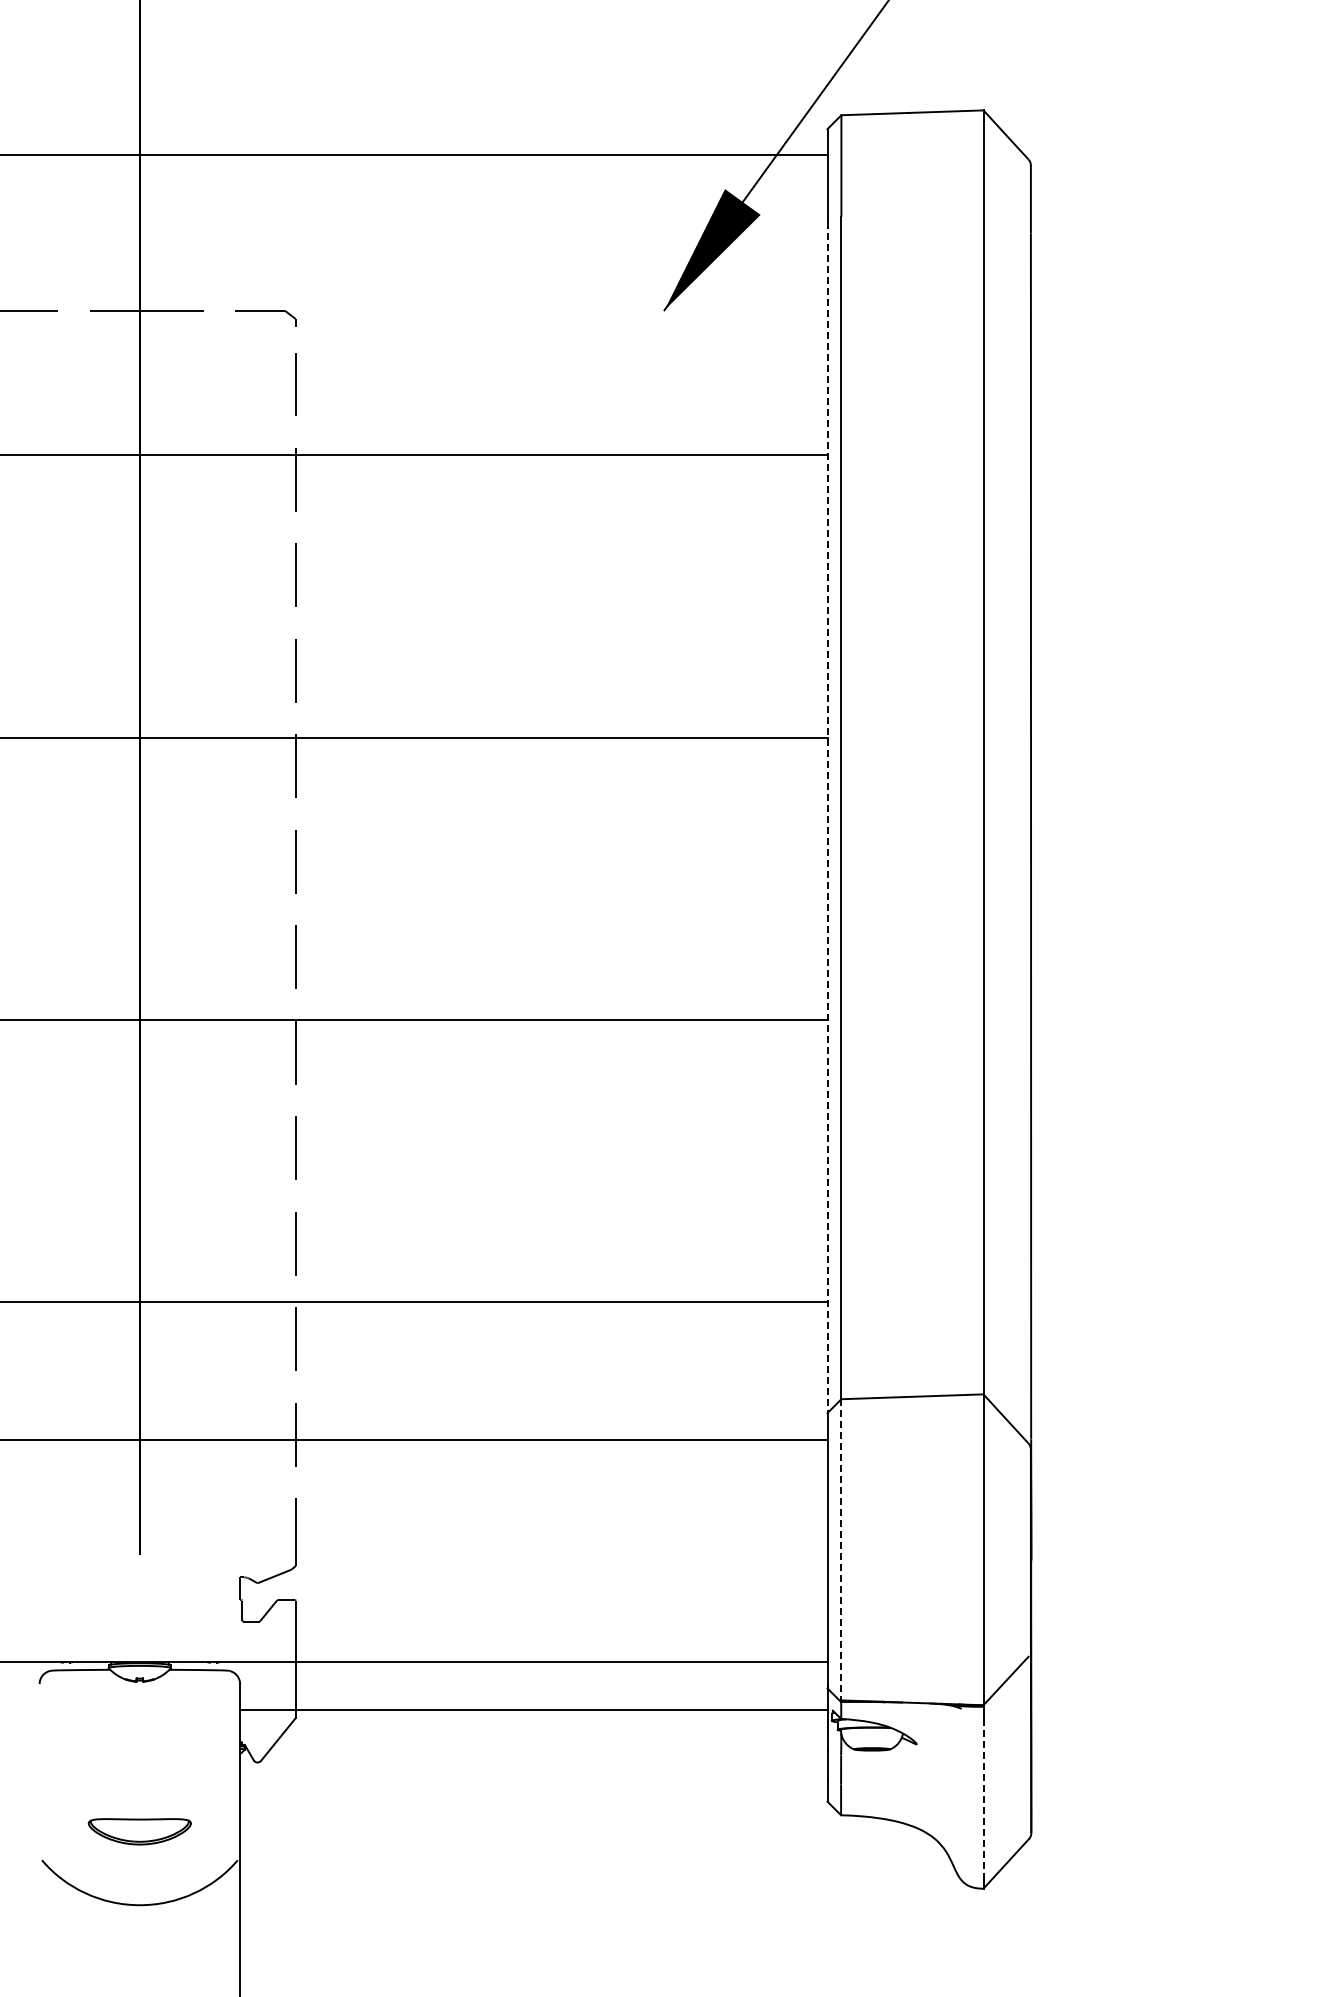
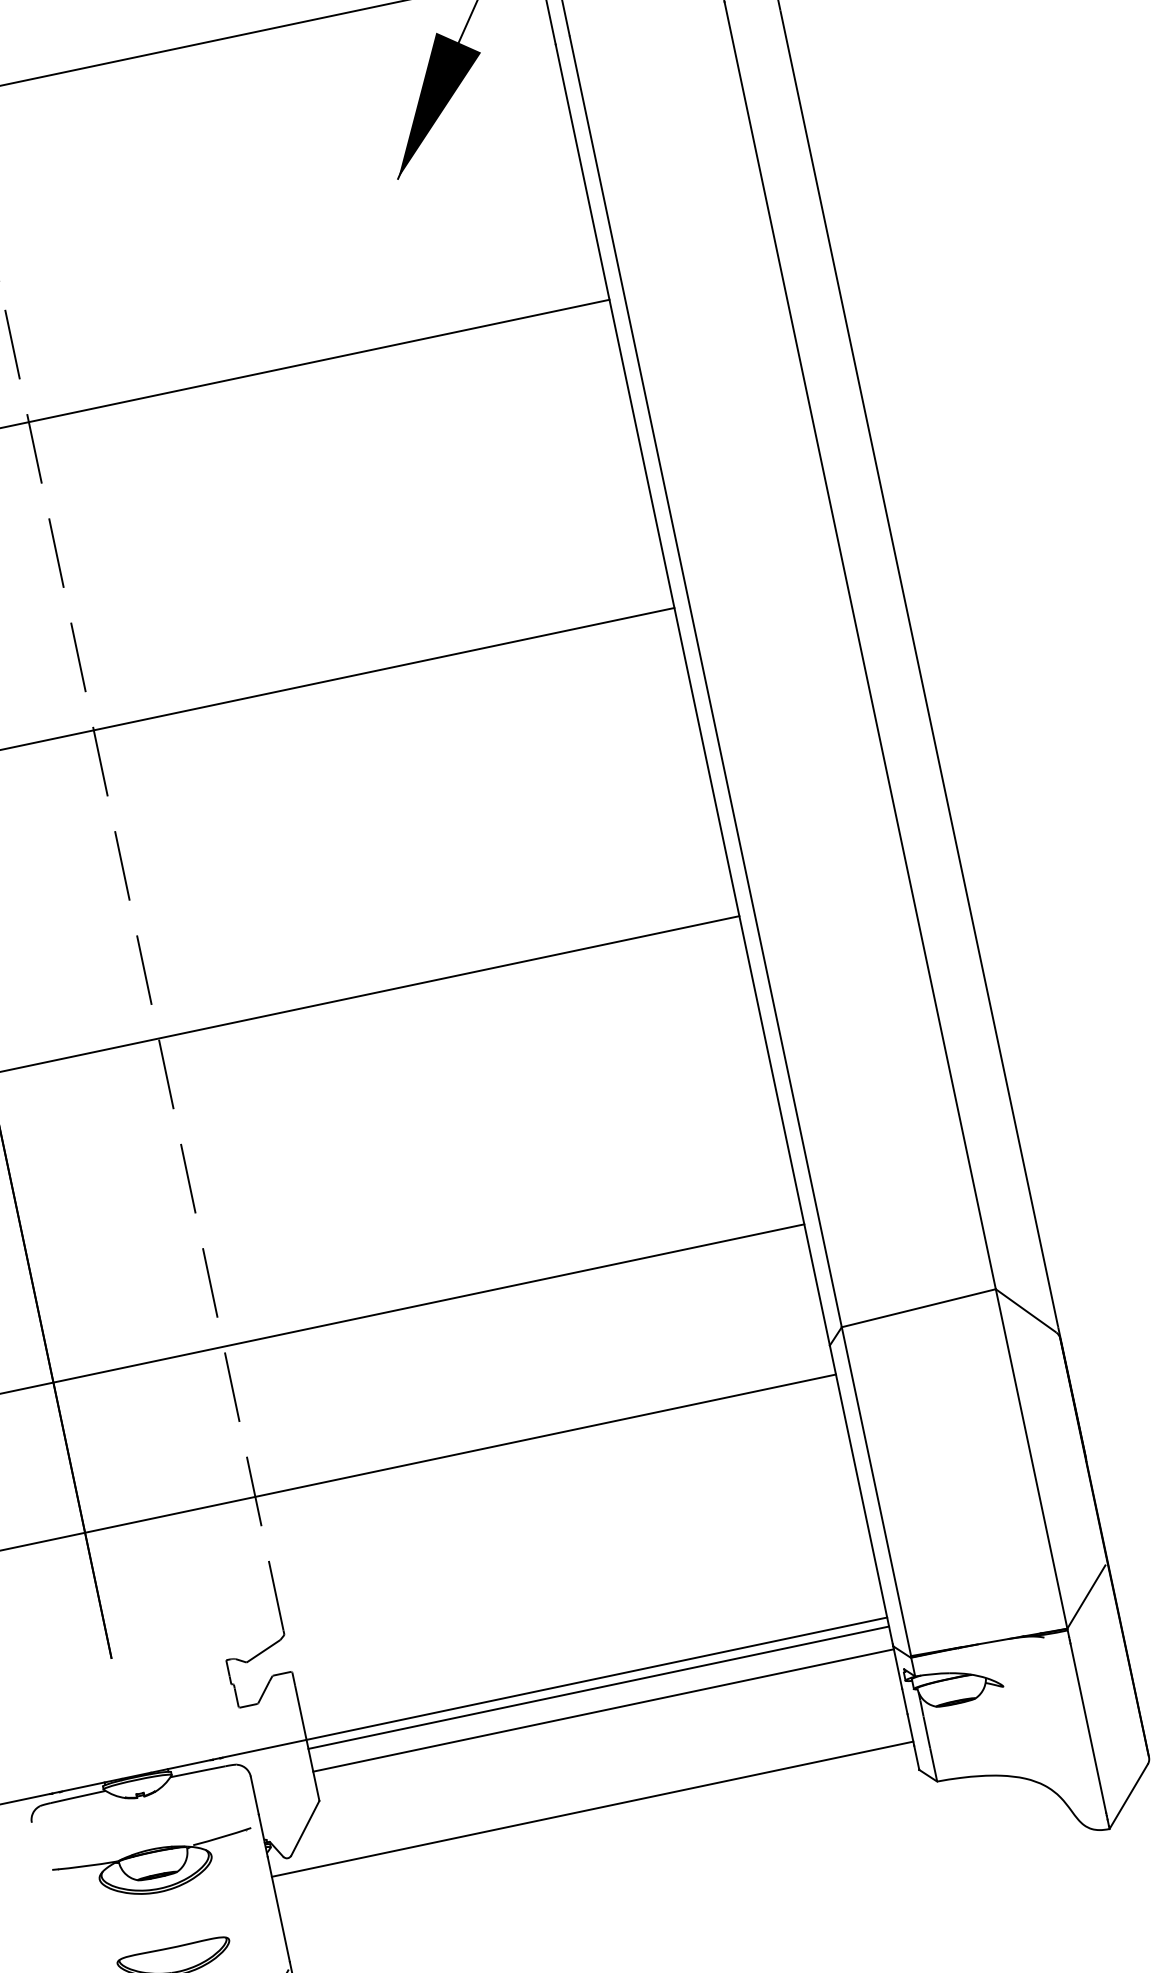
line: (827, 817) -> (692, 695), dashed -> solid
line: (841, 1549) -> (876, 1491), dashed -> solid
line: (561, 1670) -> (598, 1687), added
line: (561, 1691) -> (603, 1710), added
line: (533, 1709) -> (592, 1808), moved
part: (139, 1748) -> (155, 1870), added
line: (983, 1796) -> (1088, 1728), dashed -> solid

